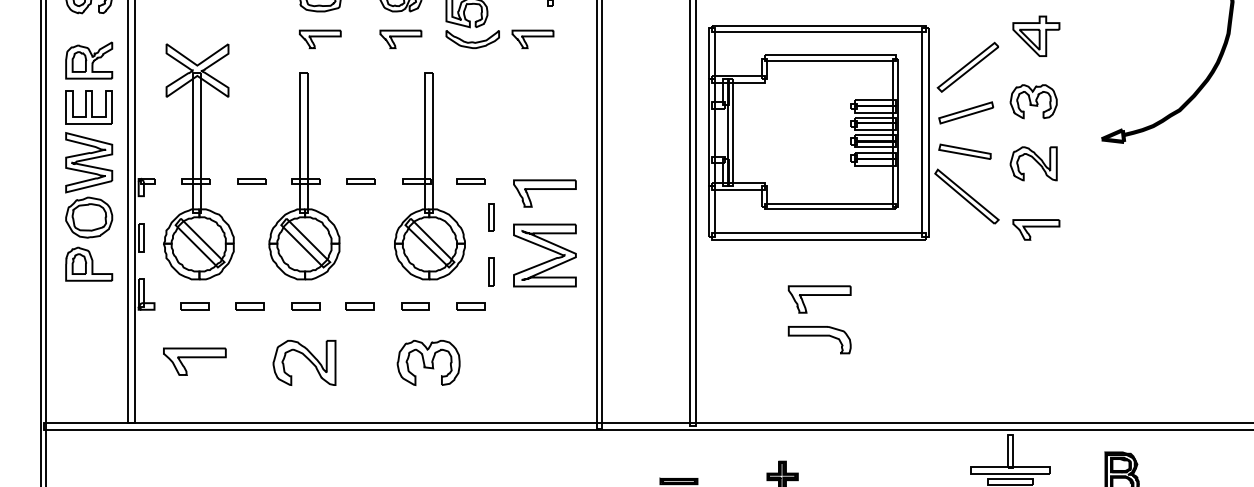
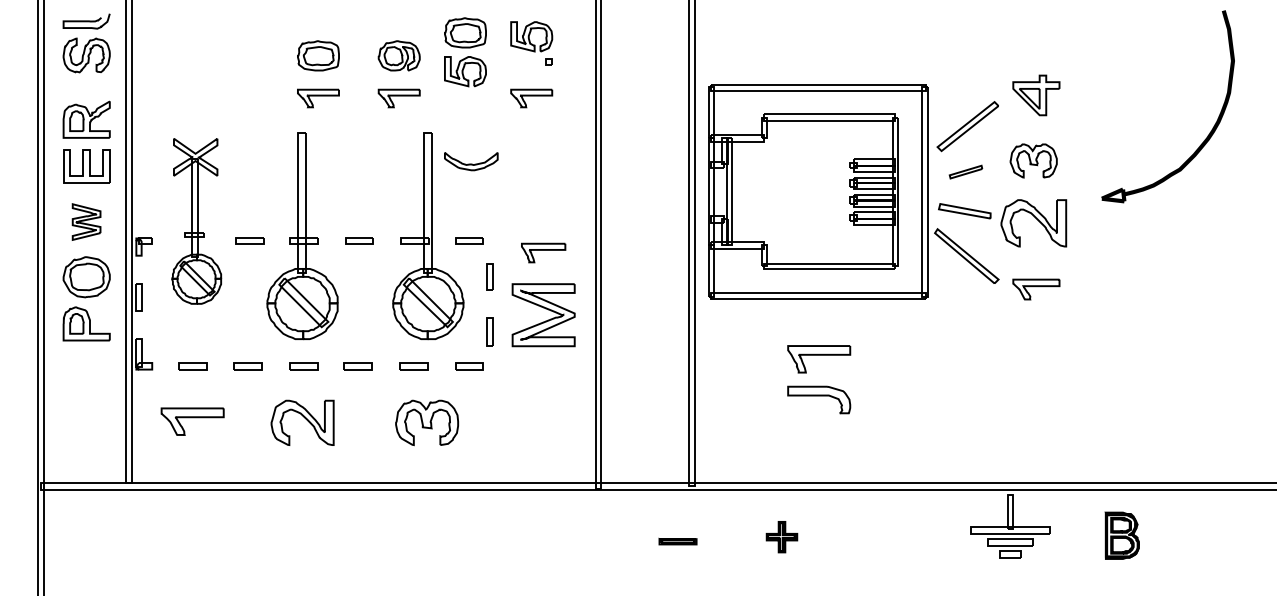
part: (472, 39) -> (471, 161), moved
part: (965, 112) -> (965, 171), size x0.6
part: (88, 162) -> (86, 221), size x0.6
part: (198, 162) -> (196, 221), size x0.7
part: (1033, 163) -> (1033, 222), size x1.4
part: (544, 192) -> (543, 252), size x0.7

